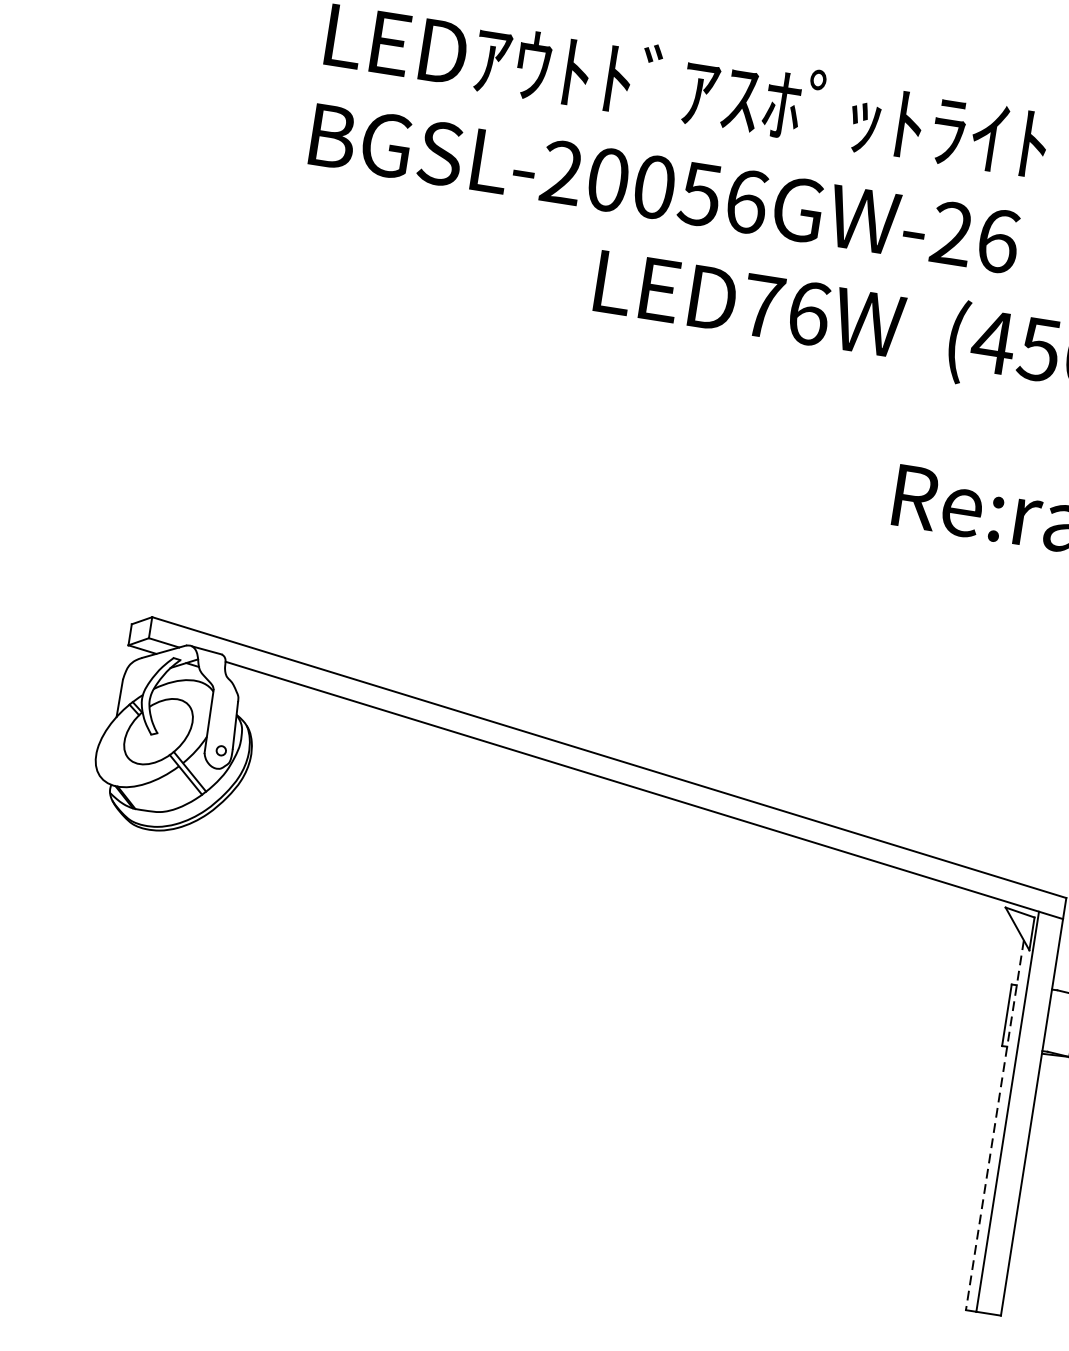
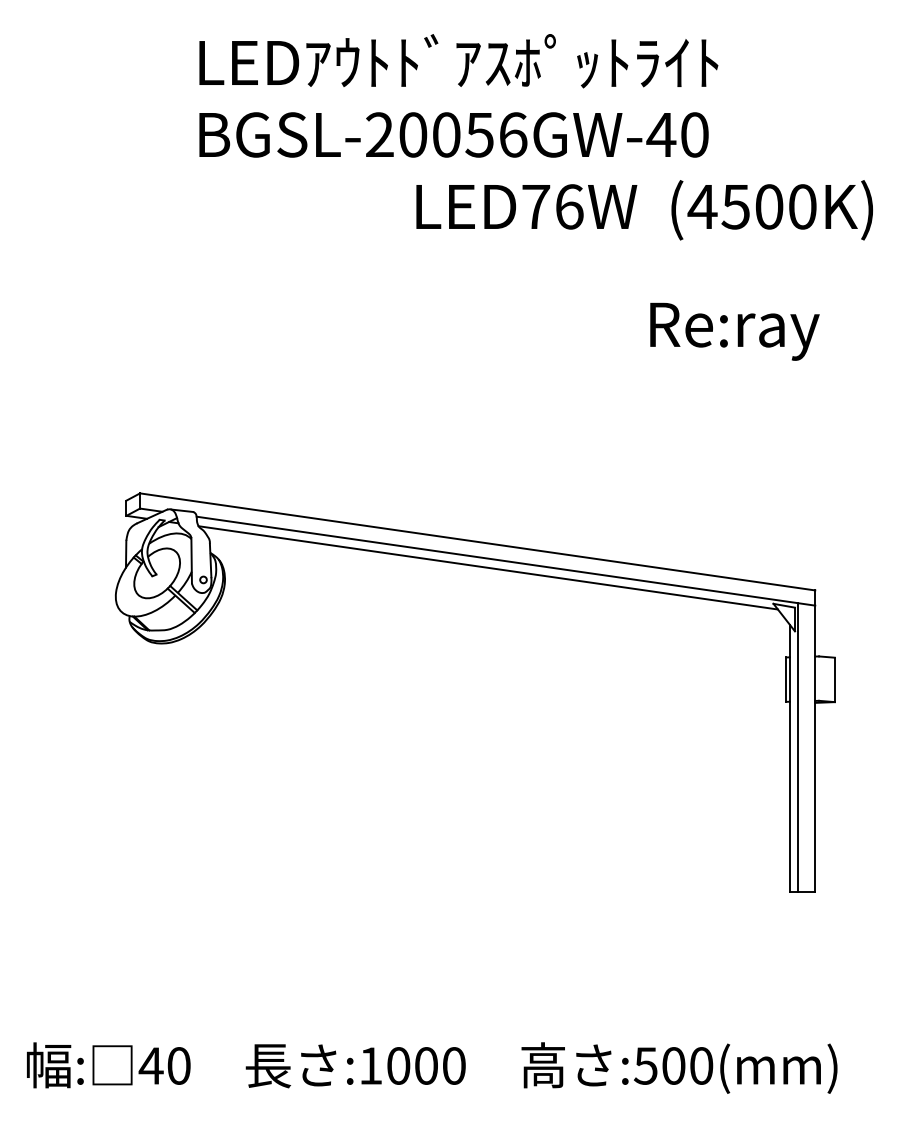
text: (974, 236) -> (677, 134), BGSL-20056GW-26 -> BGSL-20056GW-40
line: (617, 795) -> (487, 567), added
line: (995, 1125) -> (790, 758), dashed -> solid

